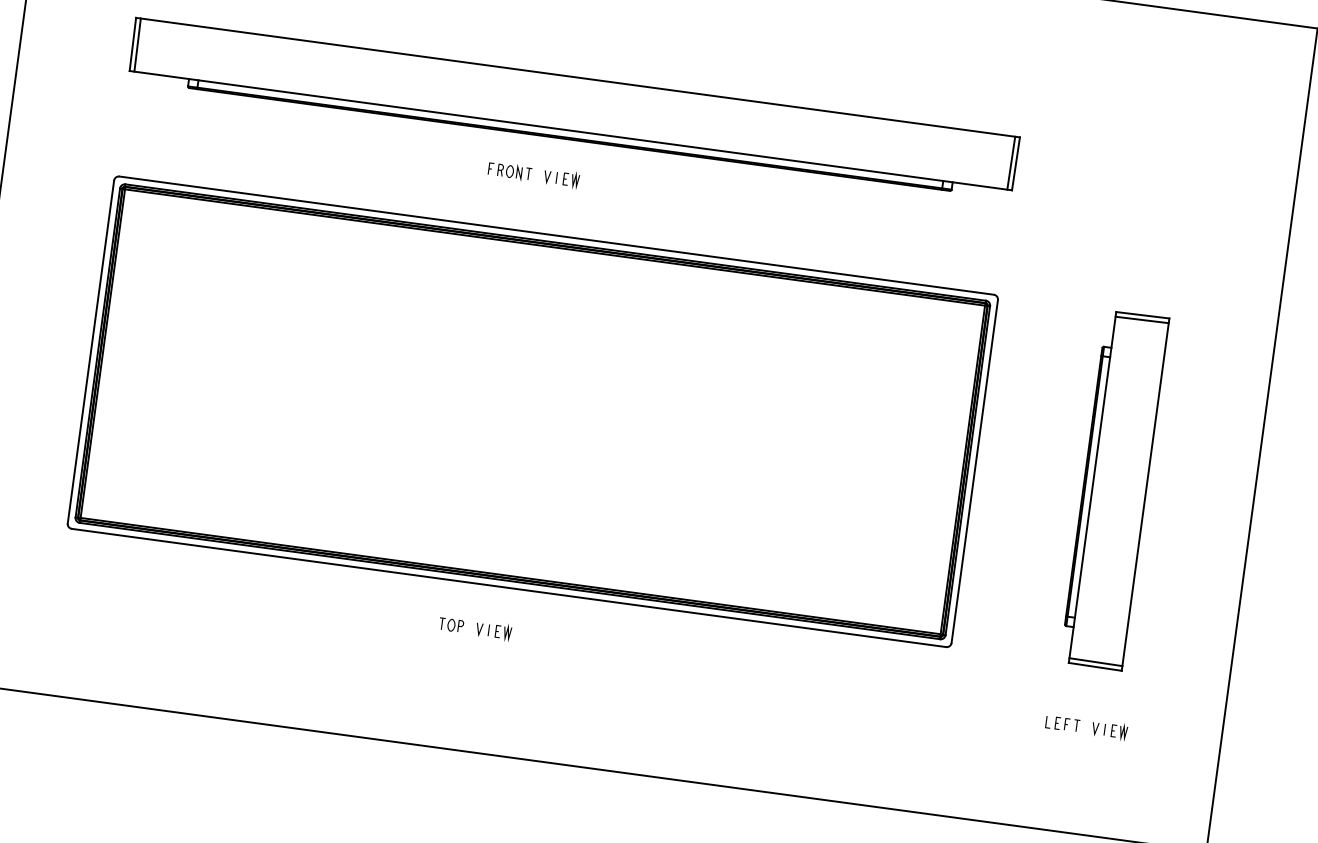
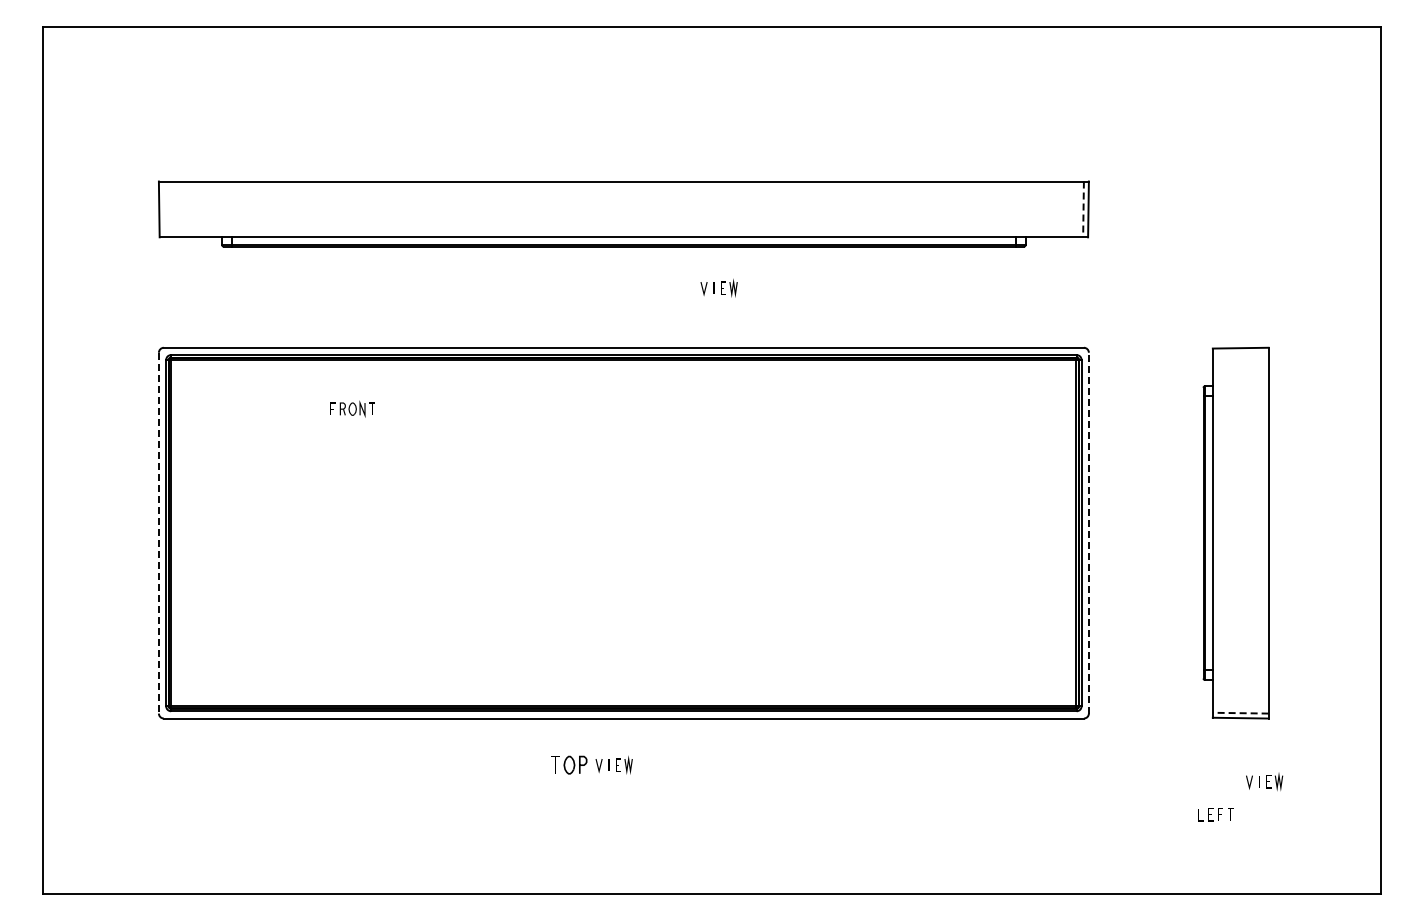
line: (136, 45) -> (163, 209), removed
line: (1011, 163) -> (1083, 209), solid -> dashed
part: (509, 170) -> (352, 408), moved
part: (561, 177) -> (718, 287), moved
line: (1142, 319) -> (1240, 352), removed
line: (90, 352) -> (158, 533), solid -> dashed
line: (974, 470) -> (1088, 532), solid -> dashed
part: (451, 624) -> (569, 764), size x1.4
line: (1095, 662) -> (1240, 713), solid -> dashed
part: (1062, 723) -> (1215, 814), moved

